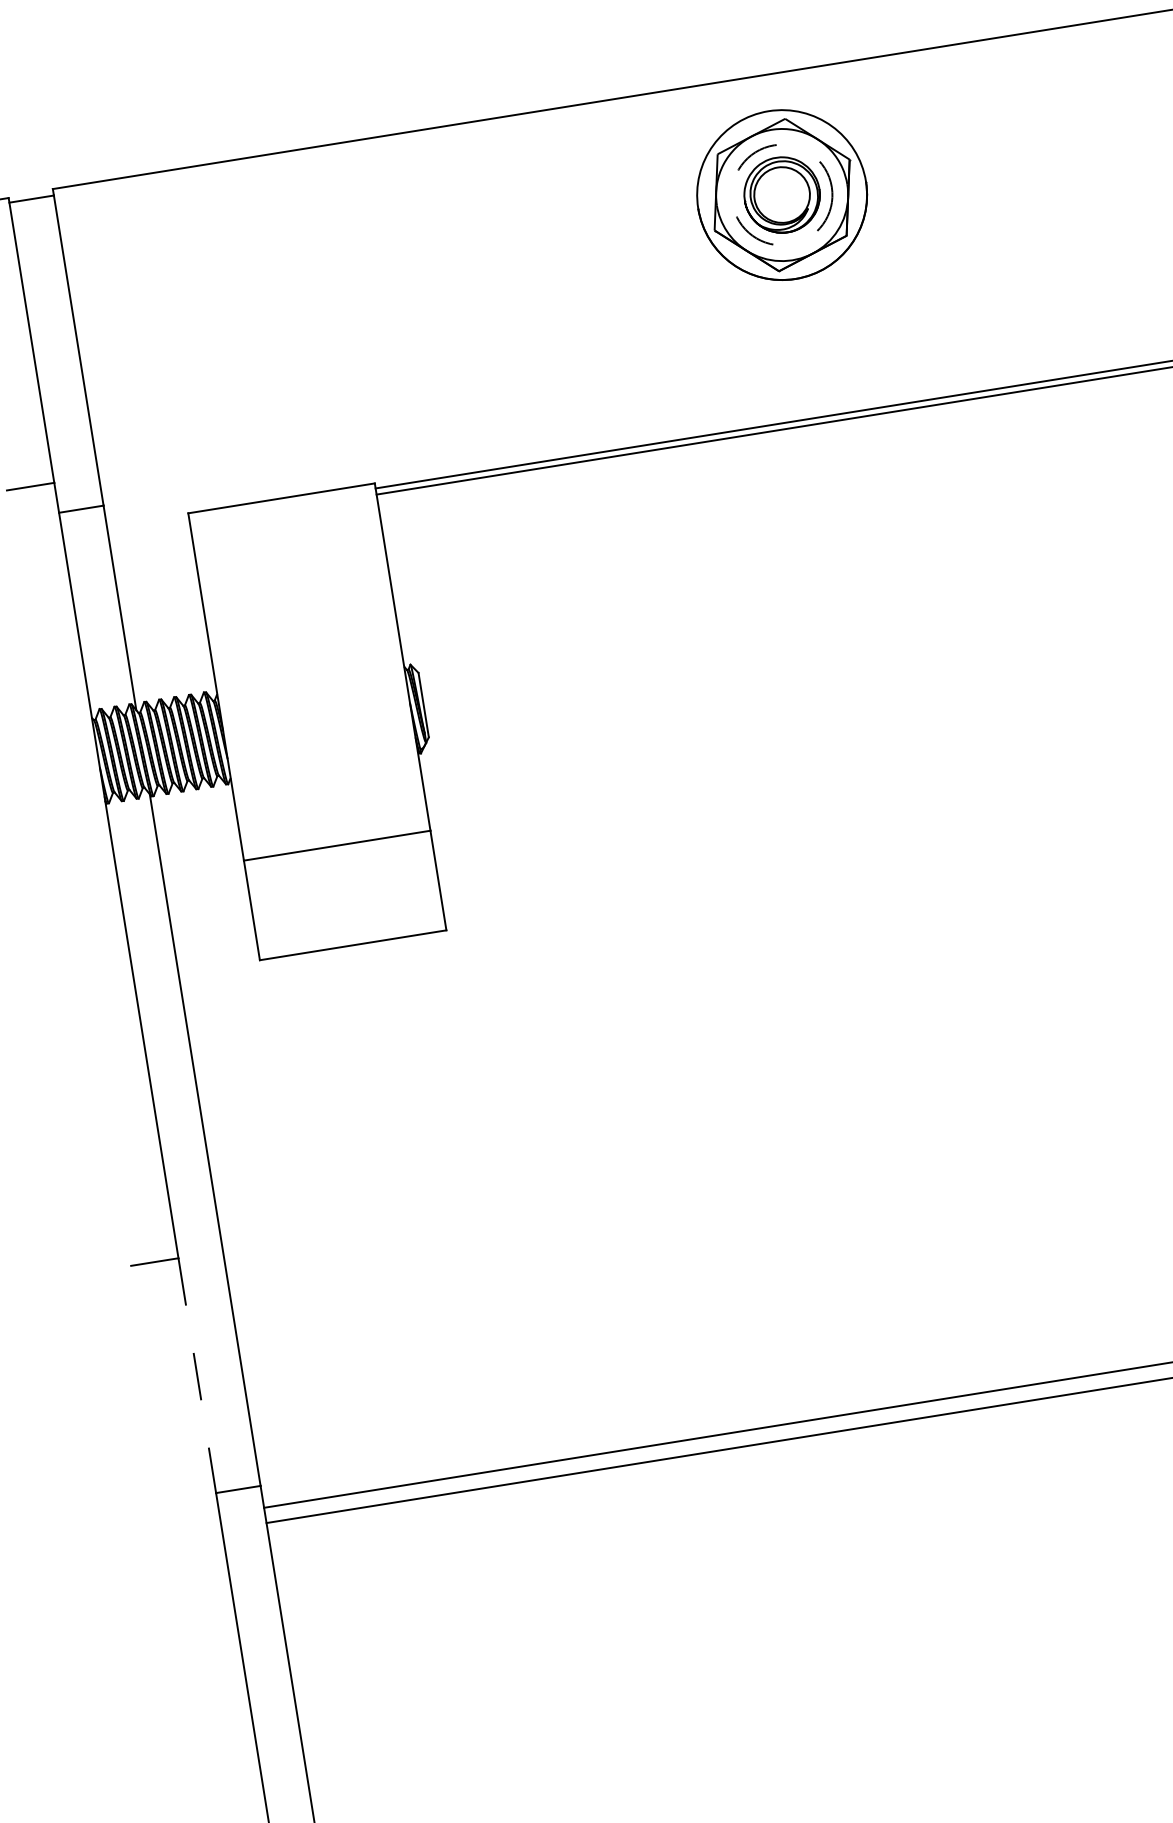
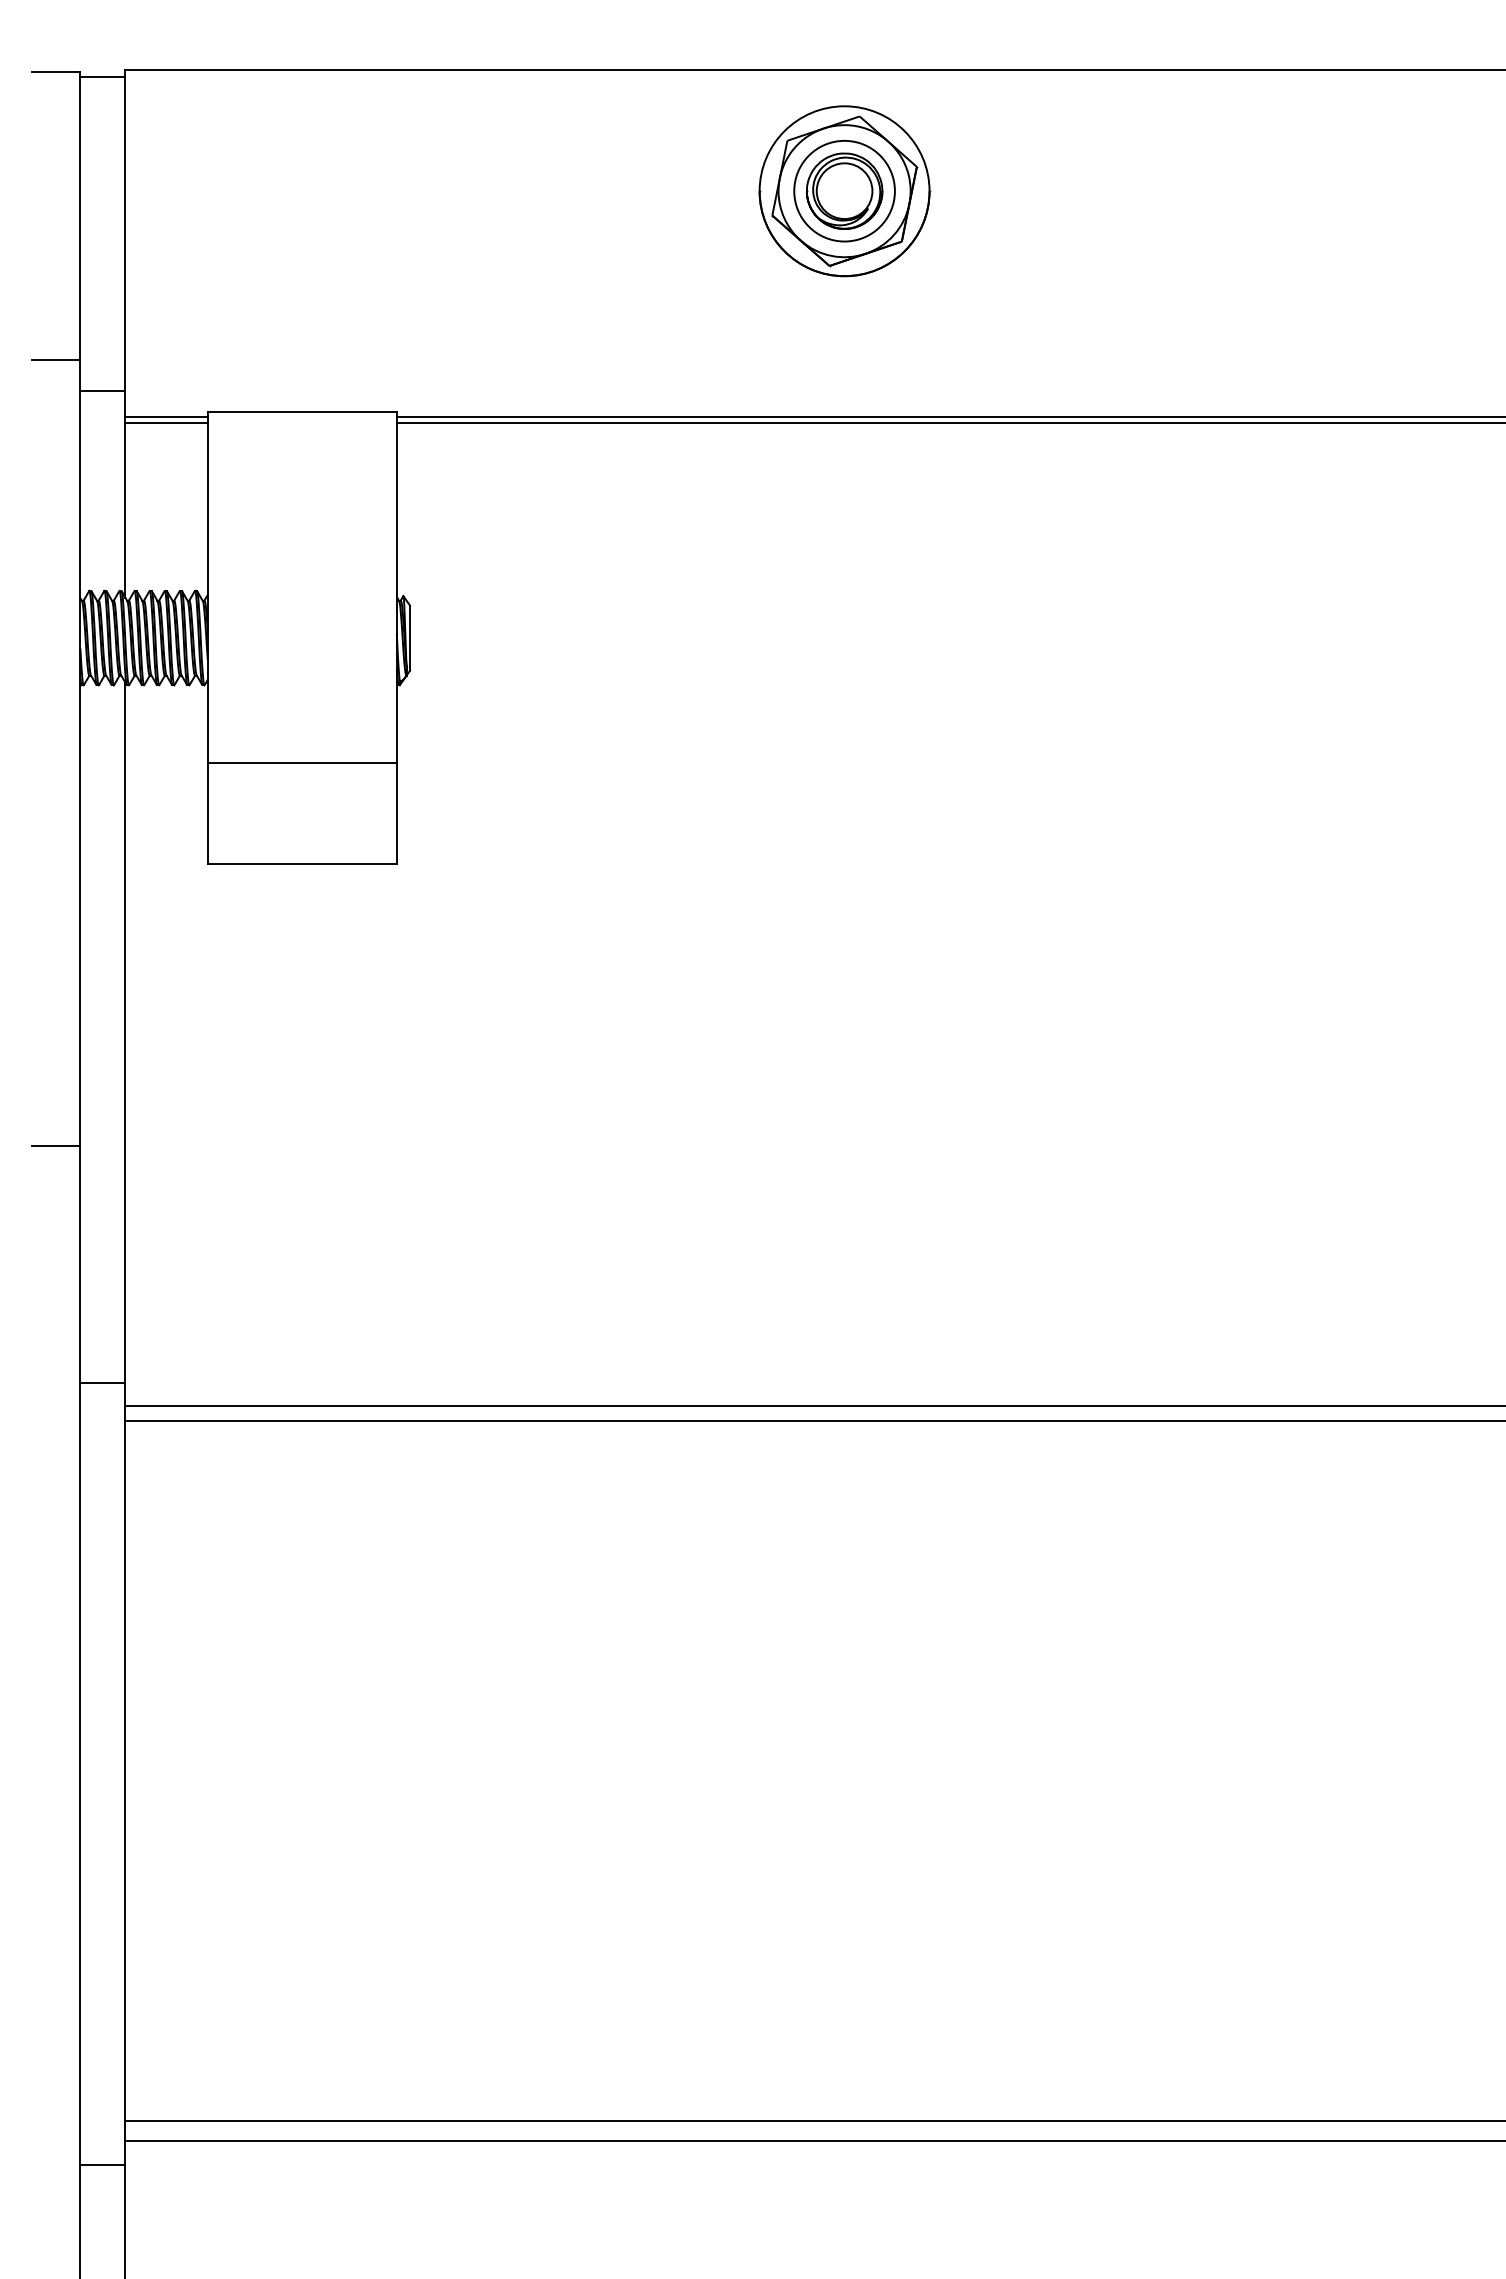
circle: (781, 194) -> (844, 190), dashed -> solid
line: (148, 524) -> (166, 416), added
line: (149, 530) -> (166, 422), added
line: (197, 1375) -> (80, 1264), dashed -> solid

